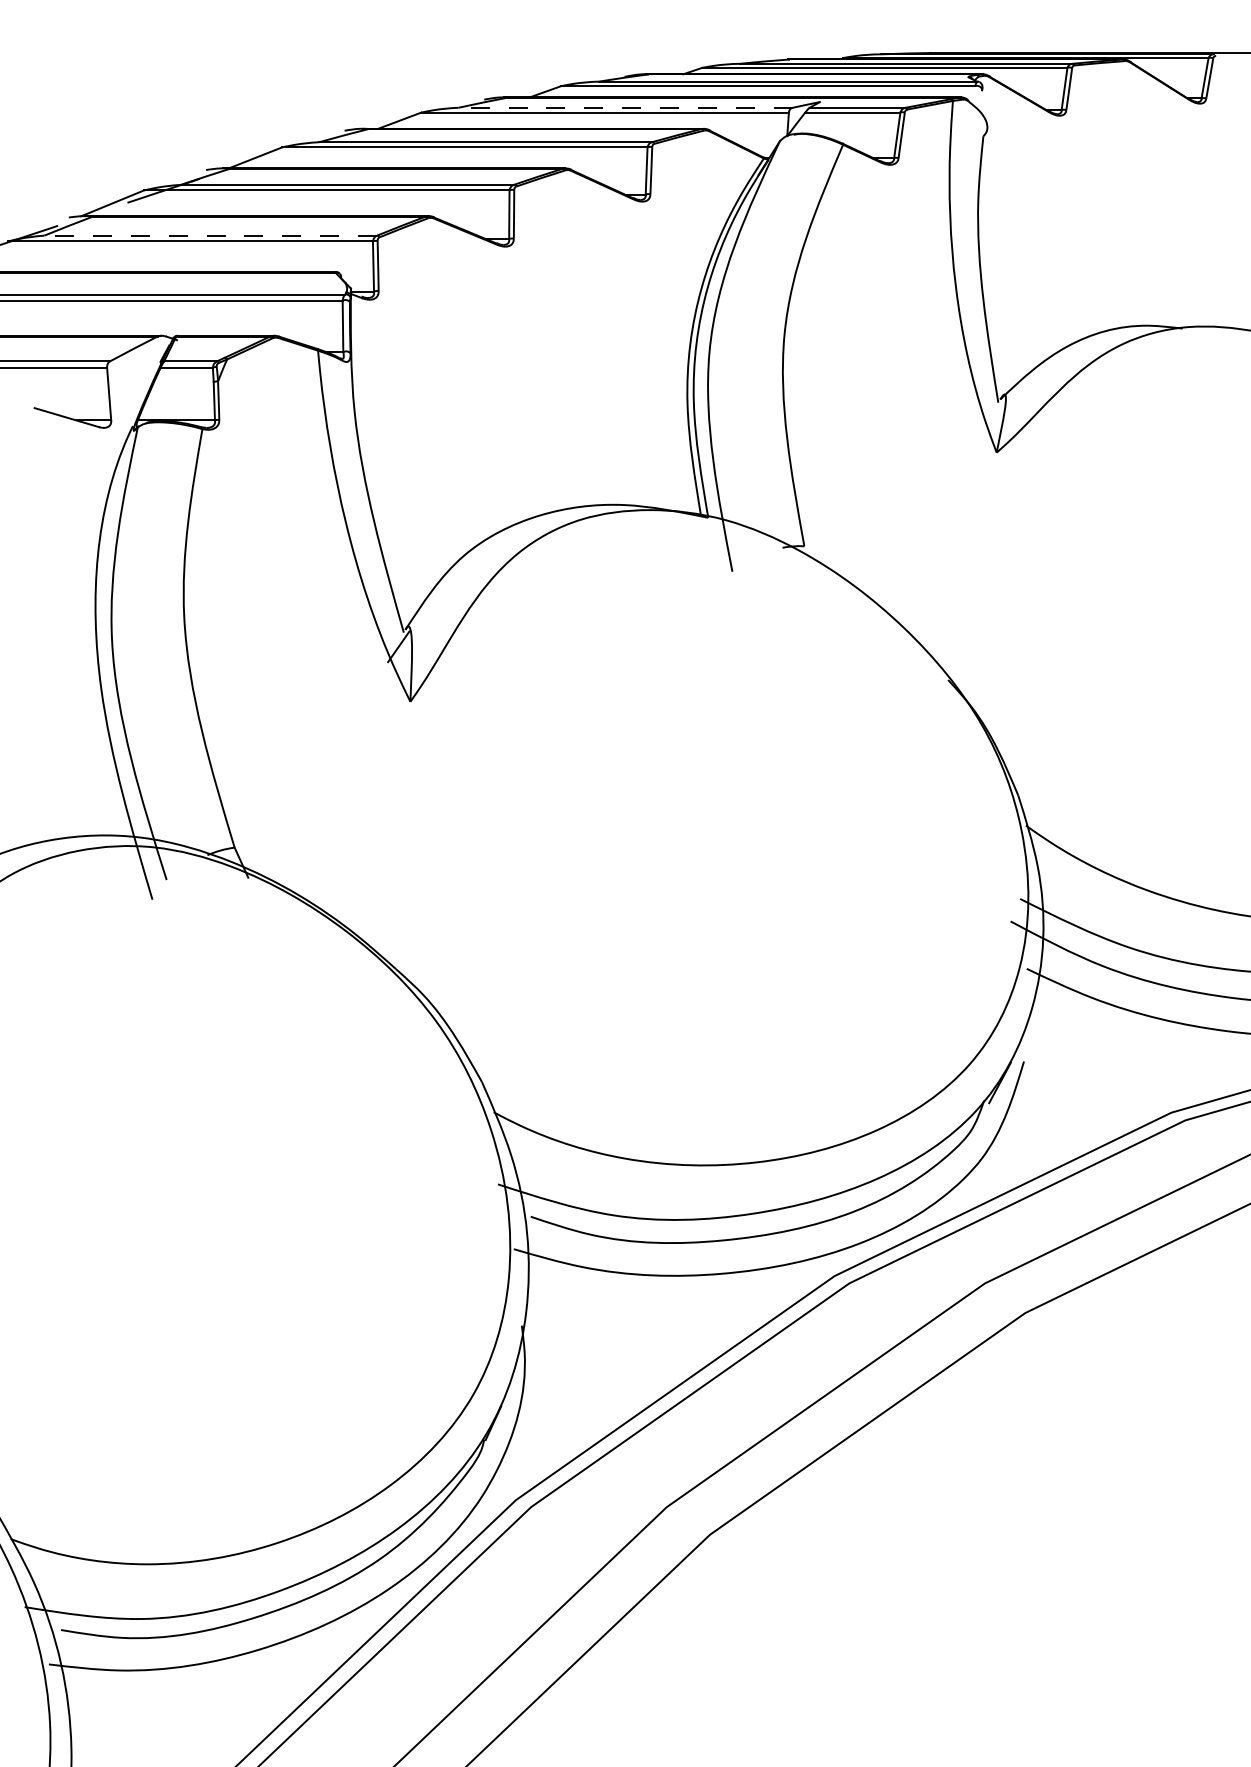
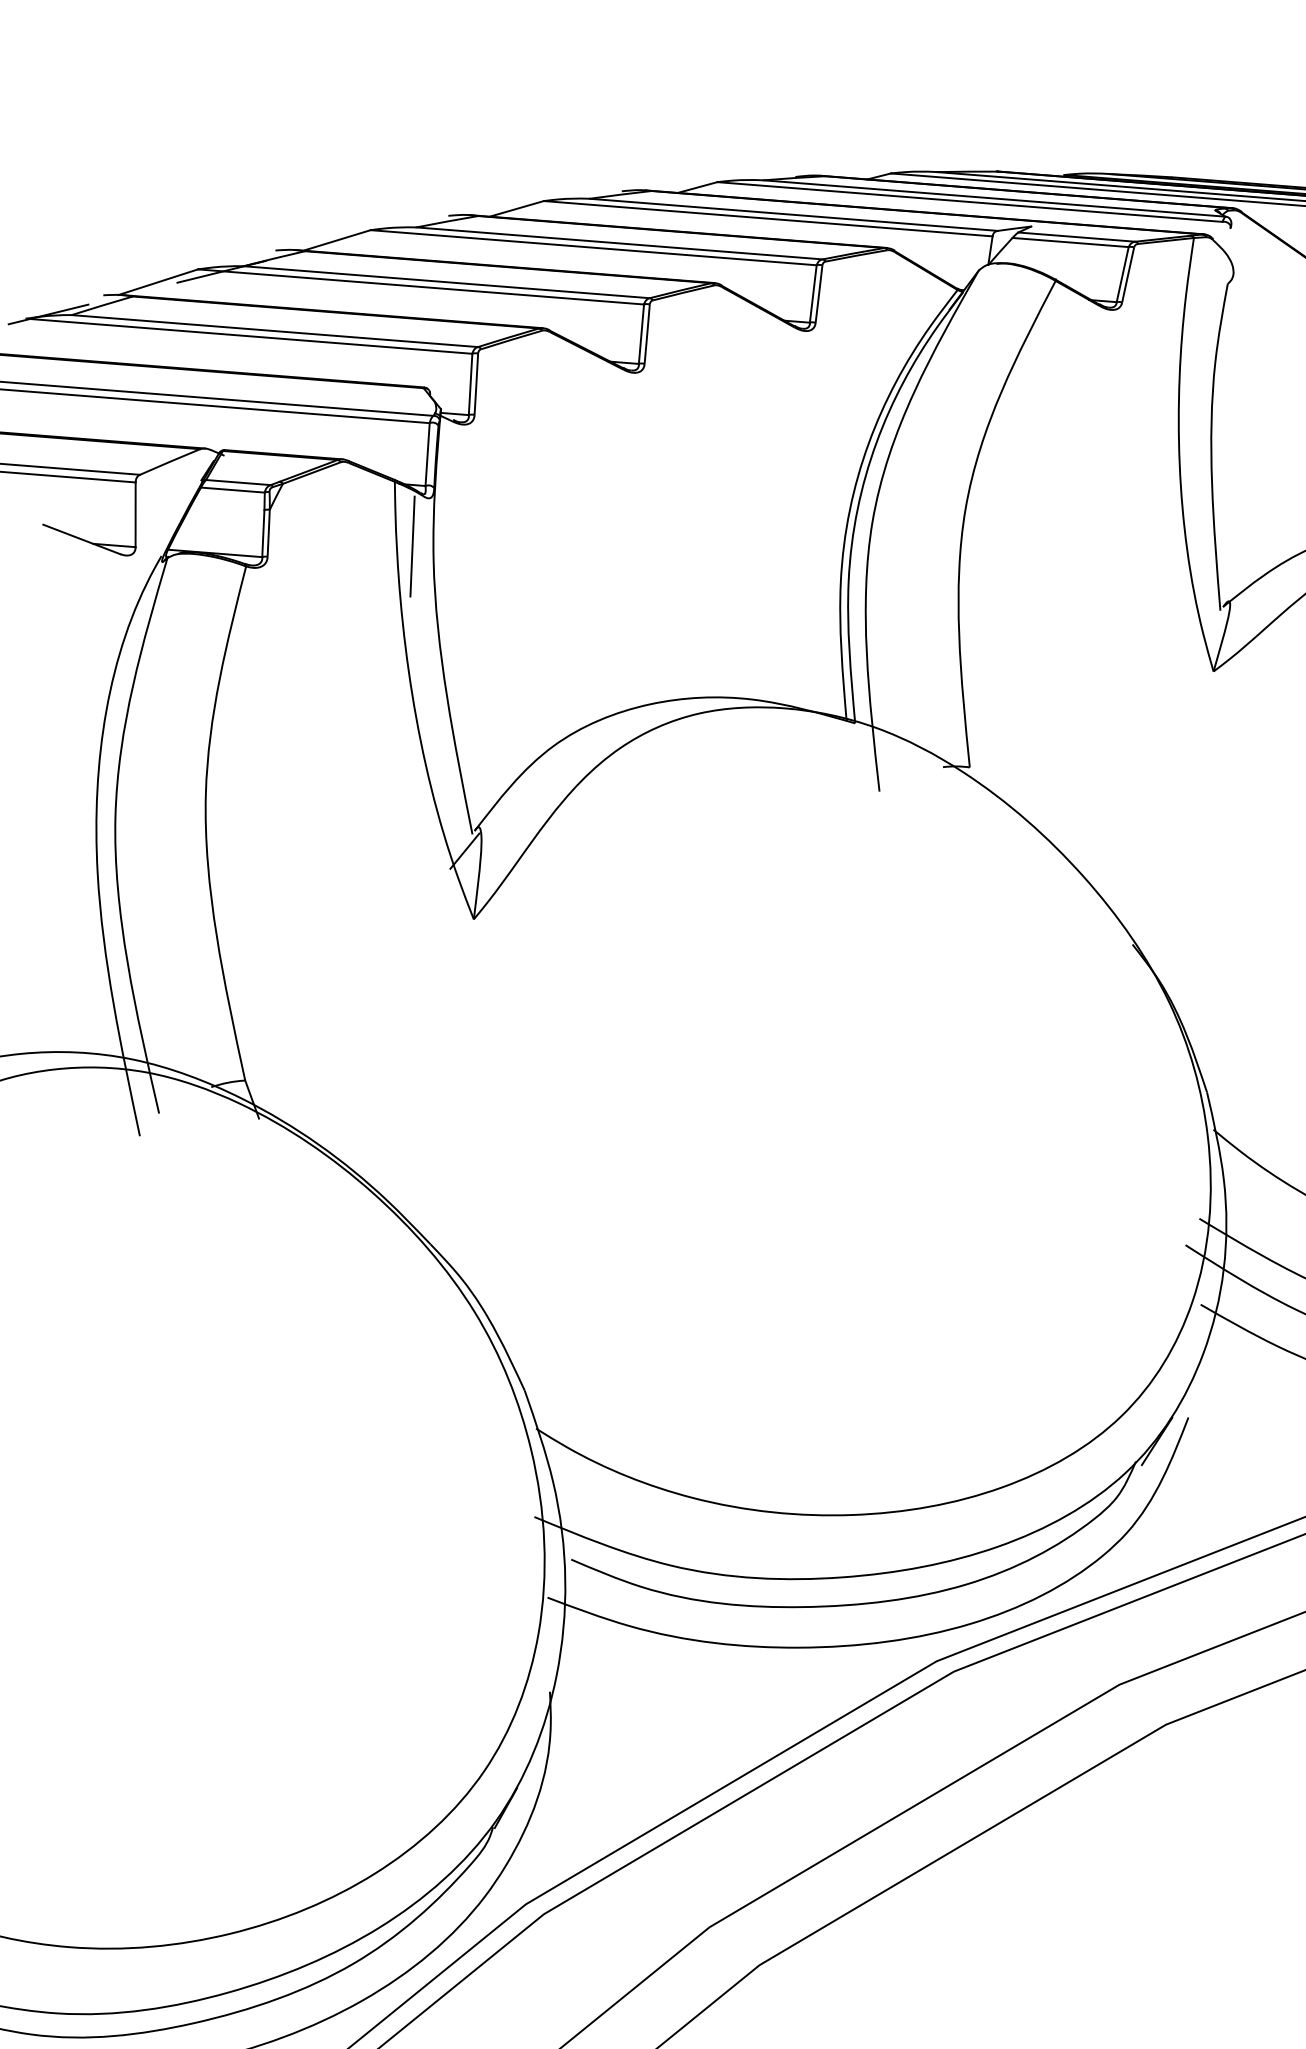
line: (625, 107) -> (793, 214), dashed -> solid
line: (210, 235) -> (274, 330), dashed -> solid
line: (336, 402) -> (412, 546), added

